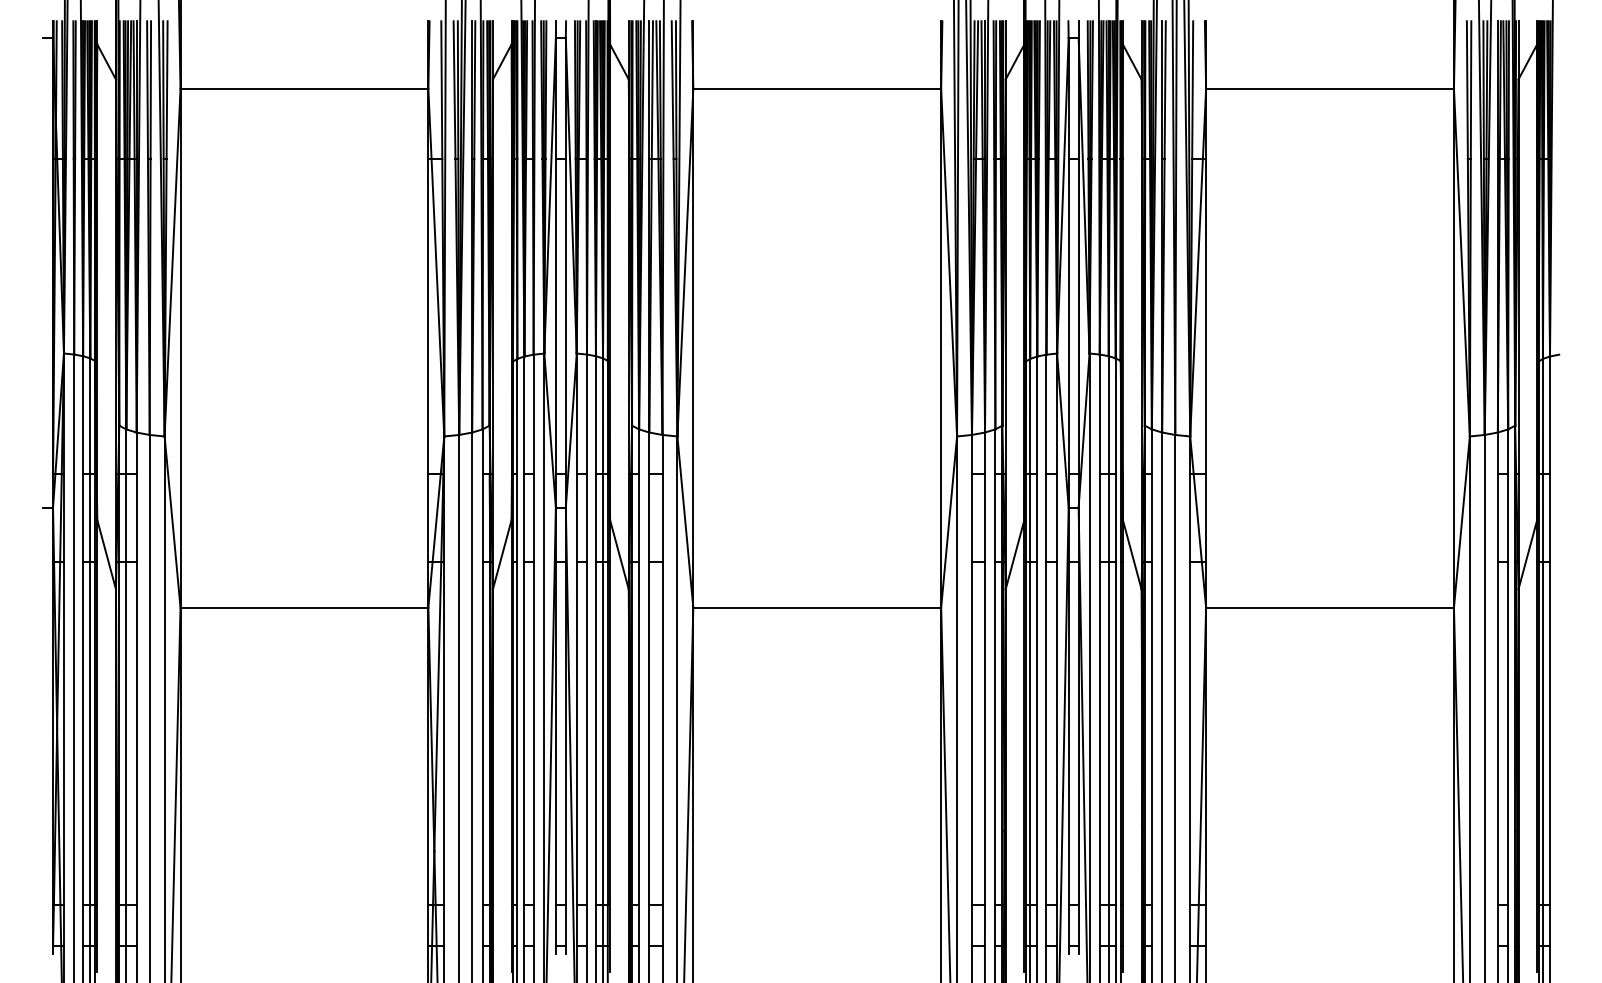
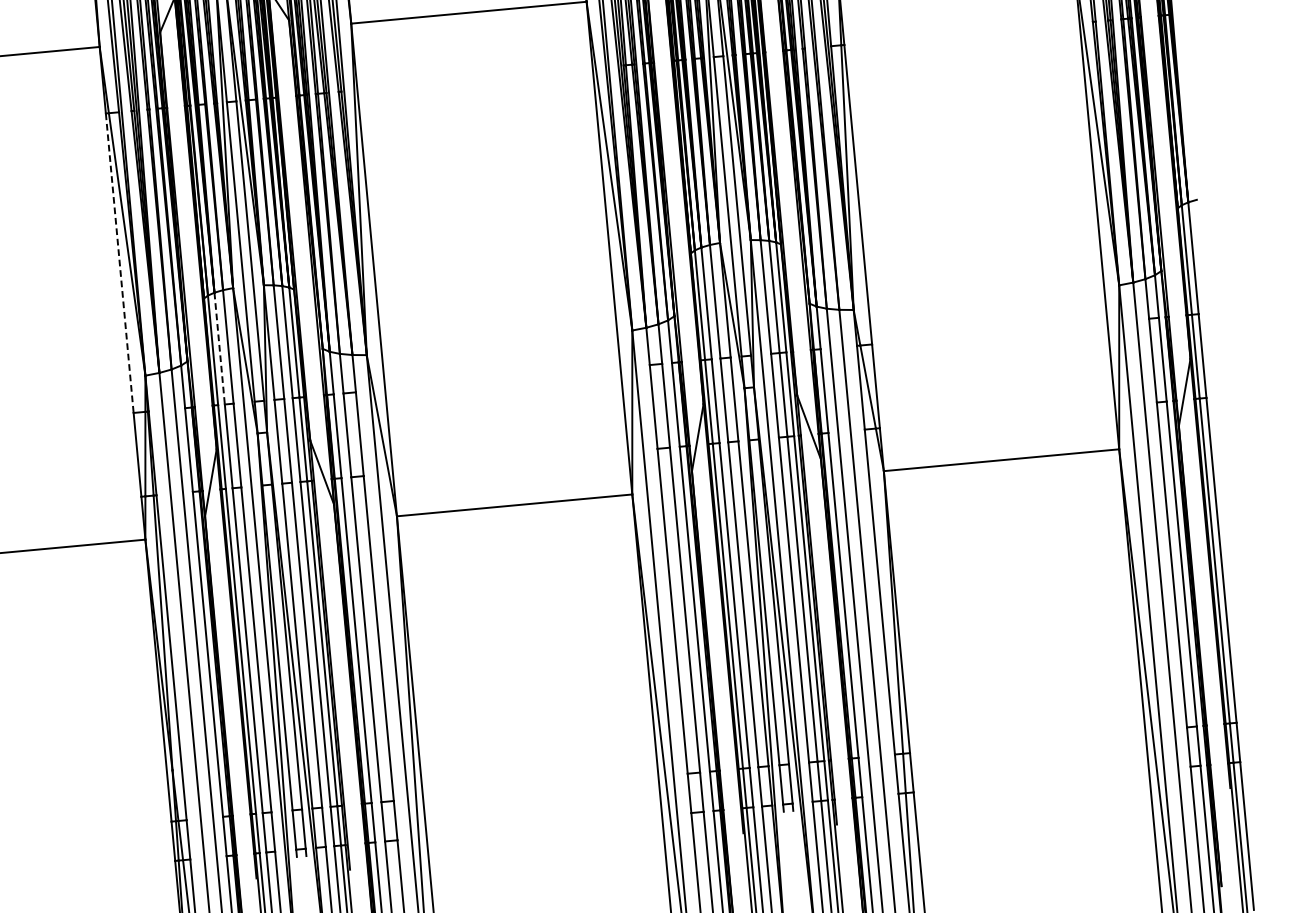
line: (428, 316) -> (119, 263), solid -> dashed
line: (524, 415) -> (219, 348), solid -> dashed

